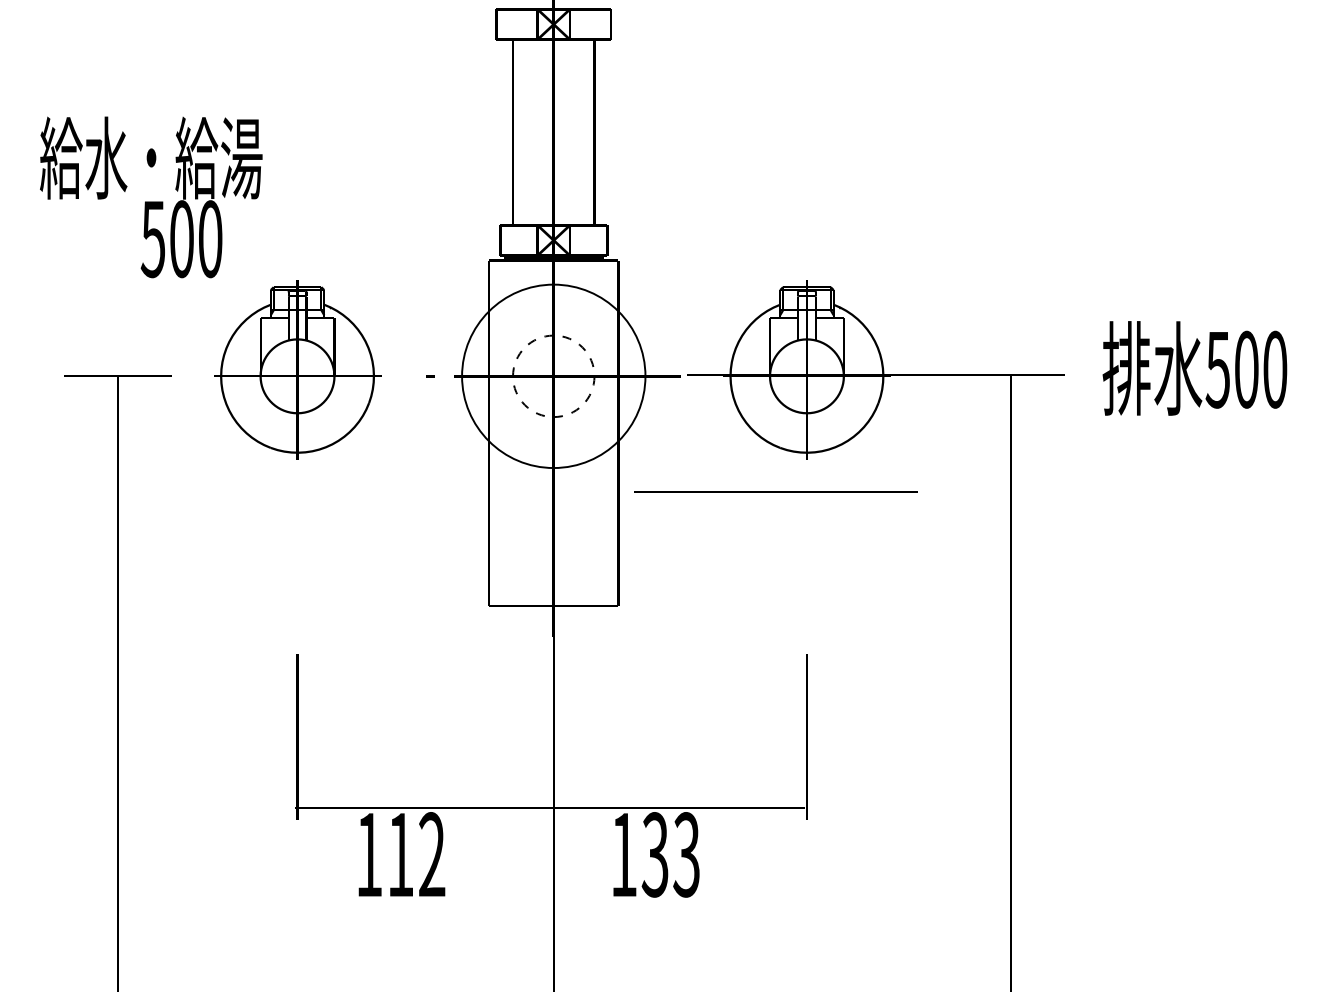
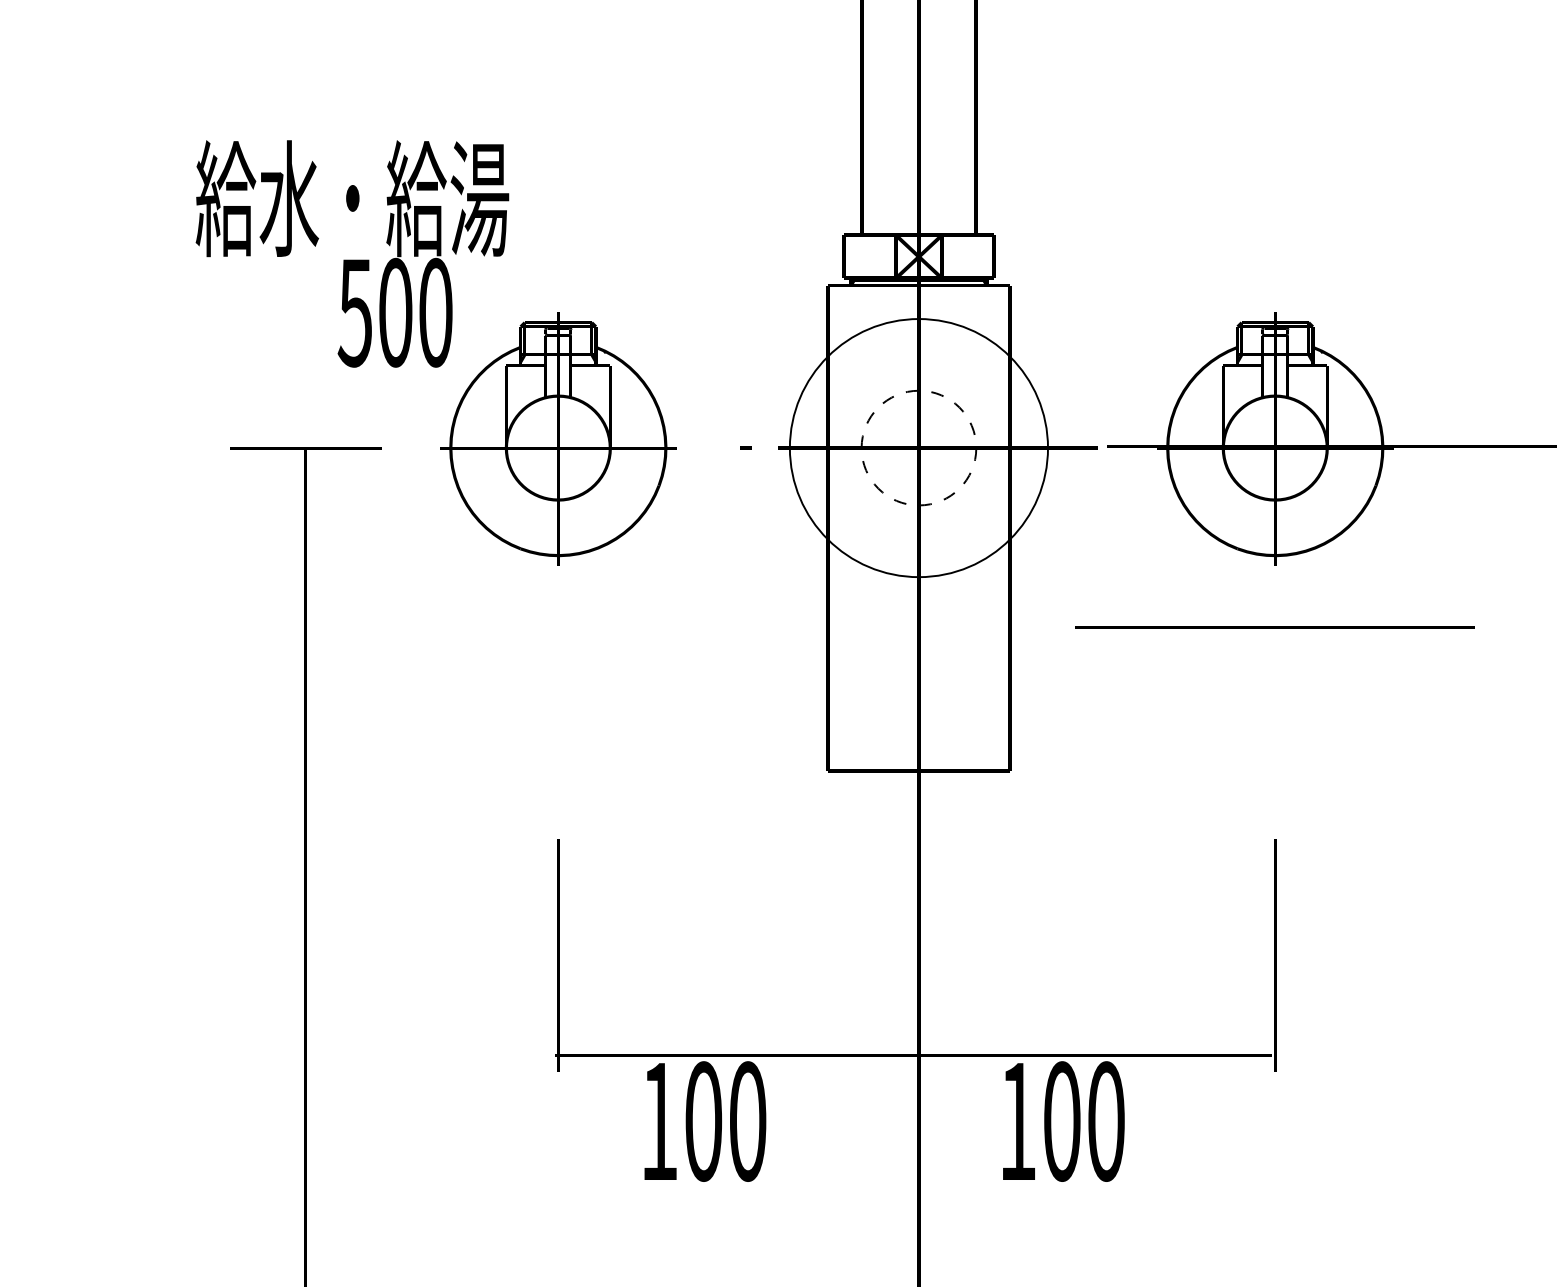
text: (151, 197) -> (352, 254), moved
line: (775, 491) -> (1274, 627), moved
text: (416, 854) -> (725, 1121), 112 -> 100
text: (670, 854) -> (1083, 1121), 133 -> 100

